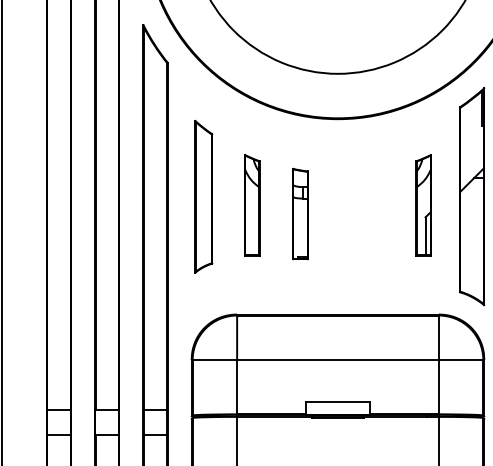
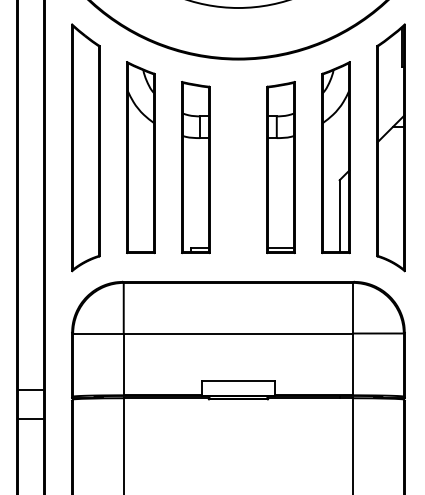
part: (203, 196) -> (85, 147), size x1.43
part: (252, 205) -> (141, 157), size x1.67
part: (423, 205) -> (335, 157), size x1.67
part: (300, 213) -> (195, 166), size x1.67
part: (375, 213) -> (281, 166), added

